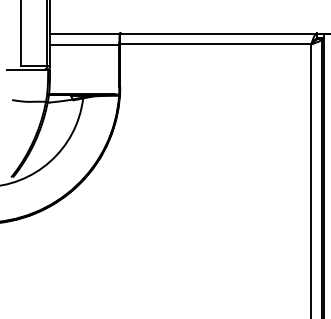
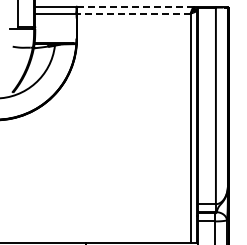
line: (216, 34) -> (134, 7), solid -> dashed
line: (215, 44) -> (133, 13), solid -> dashed

